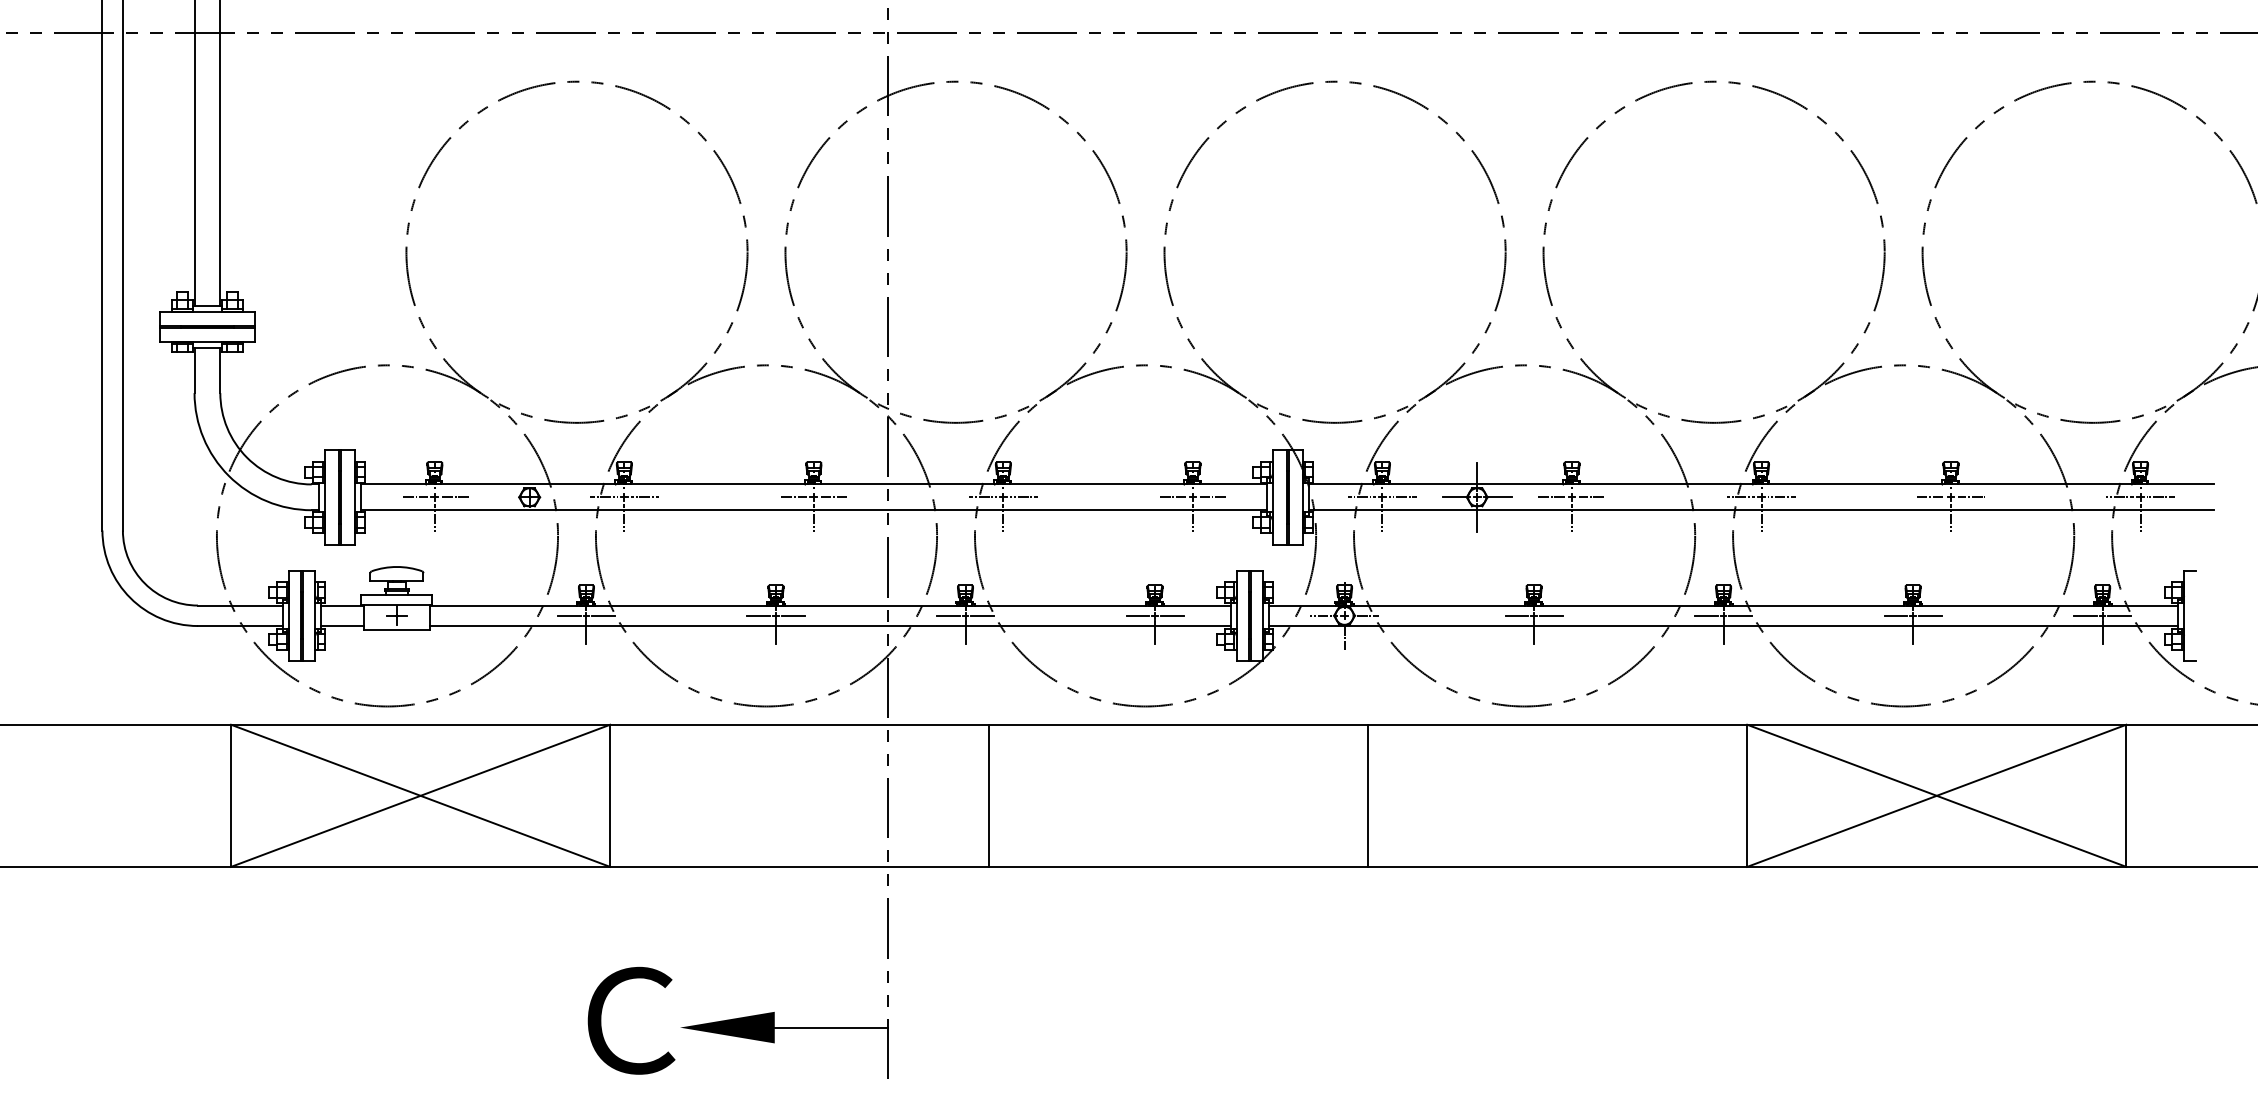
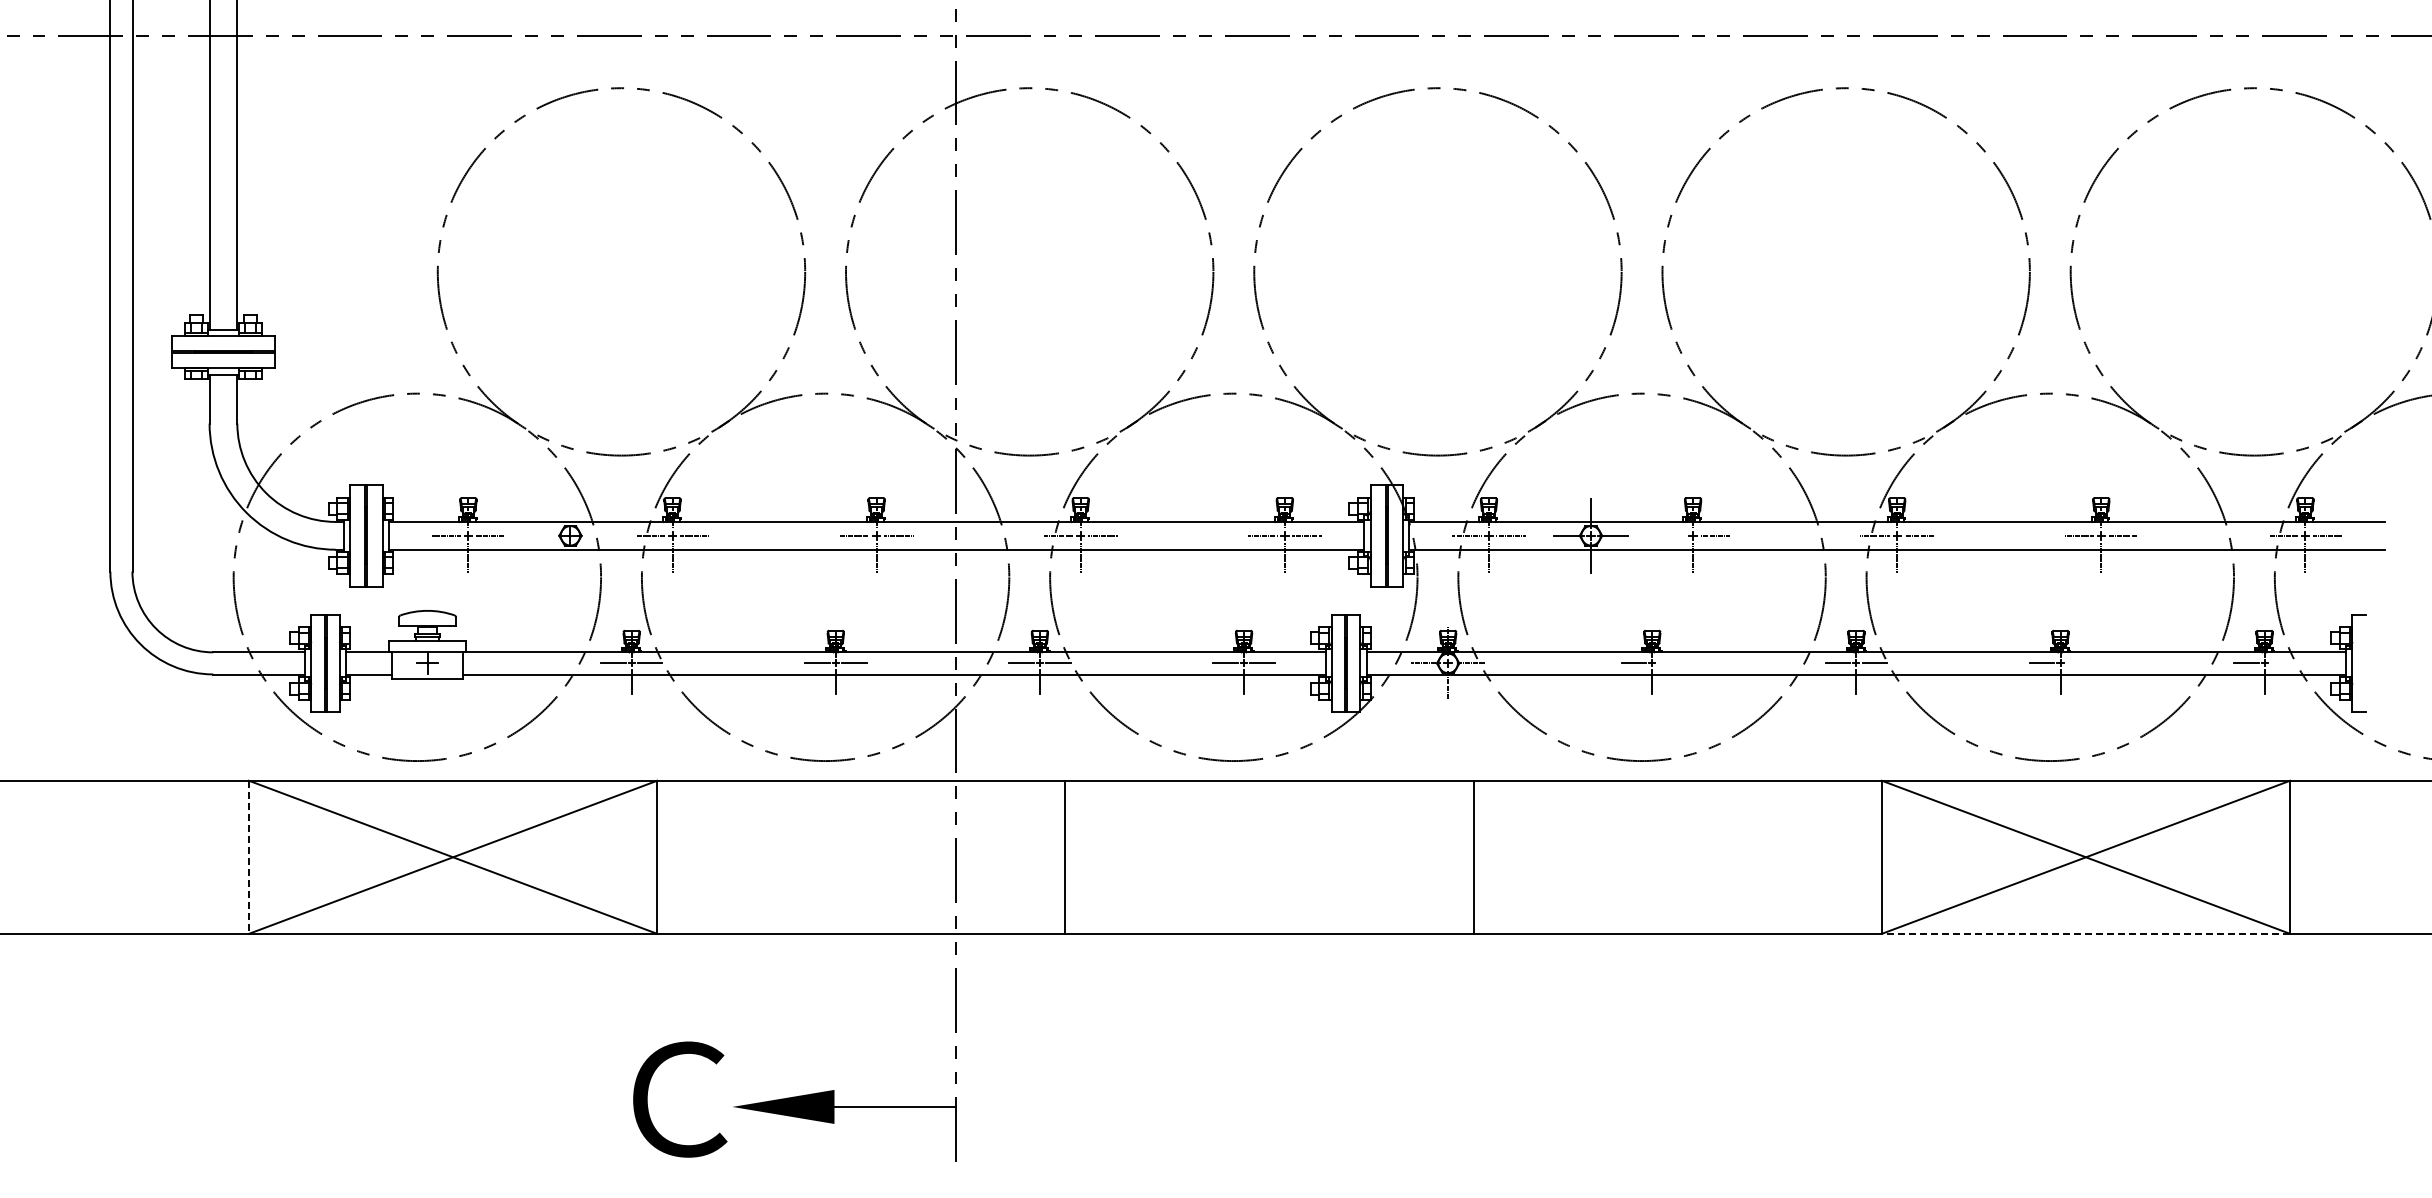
line: (1551, 497) -> (1670, 535), removed
line: (1551, 615) -> (1670, 663), removed
line: (1929, 615) -> (2078, 663), removed
line: (2119, 615) -> (2282, 663), removed
line: (230, 796) -> (248, 857), solid -> dashed
line: (1936, 866) -> (2085, 933), solid -> dashed

